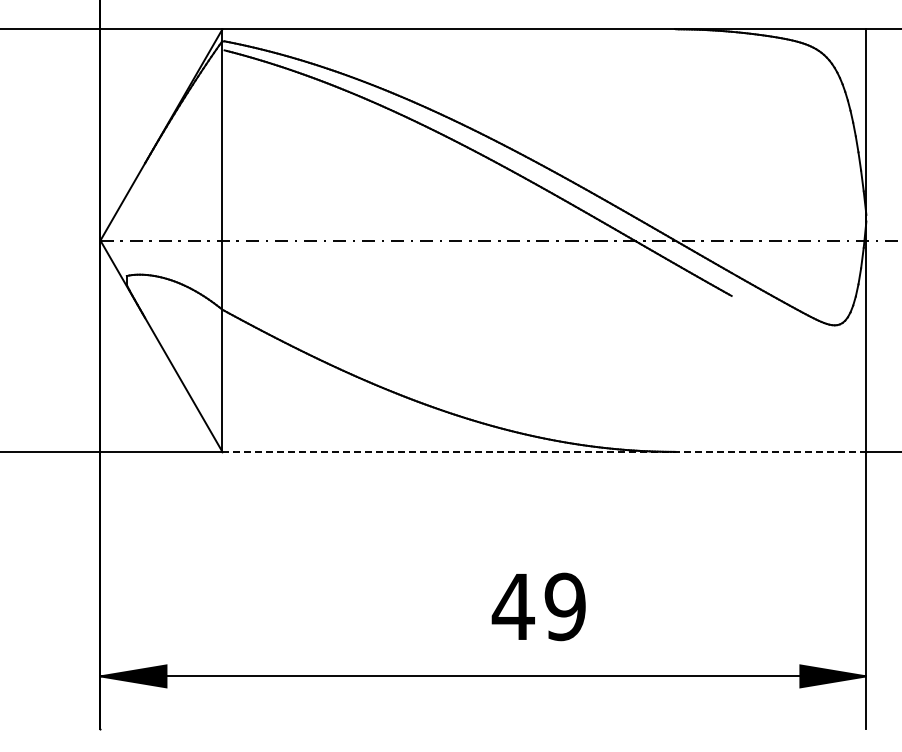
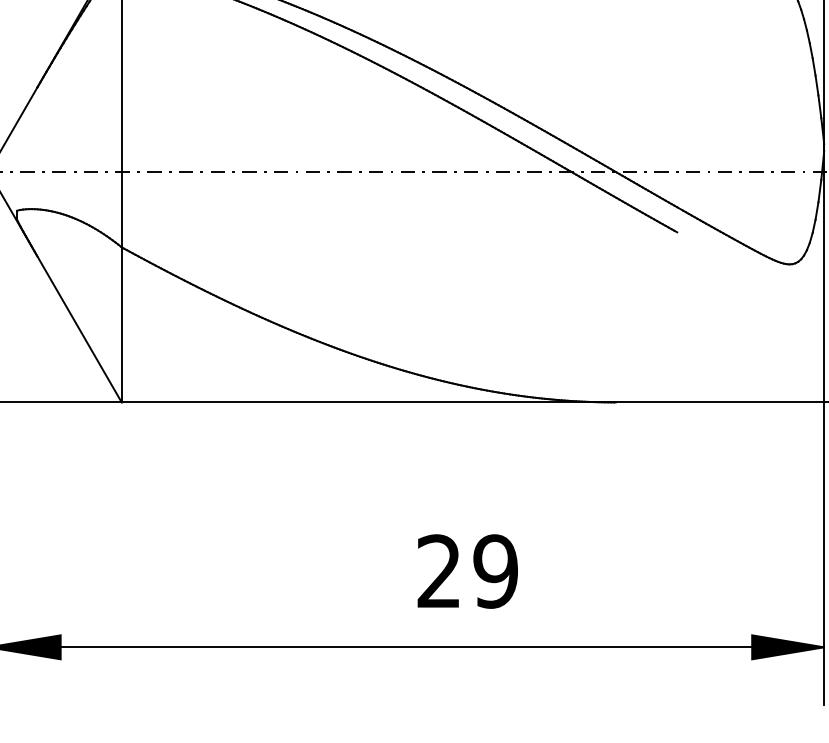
line: (544, 451) -> (473, 402), dashed -> solid
text: (512, 605) -> (438, 570), 49 -> 29

